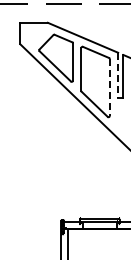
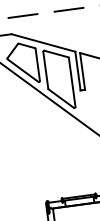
line: (118, 75) -> (78, 71), dashed -> solid
line: (109, 88) -> (72, 83), dashed -> solid

